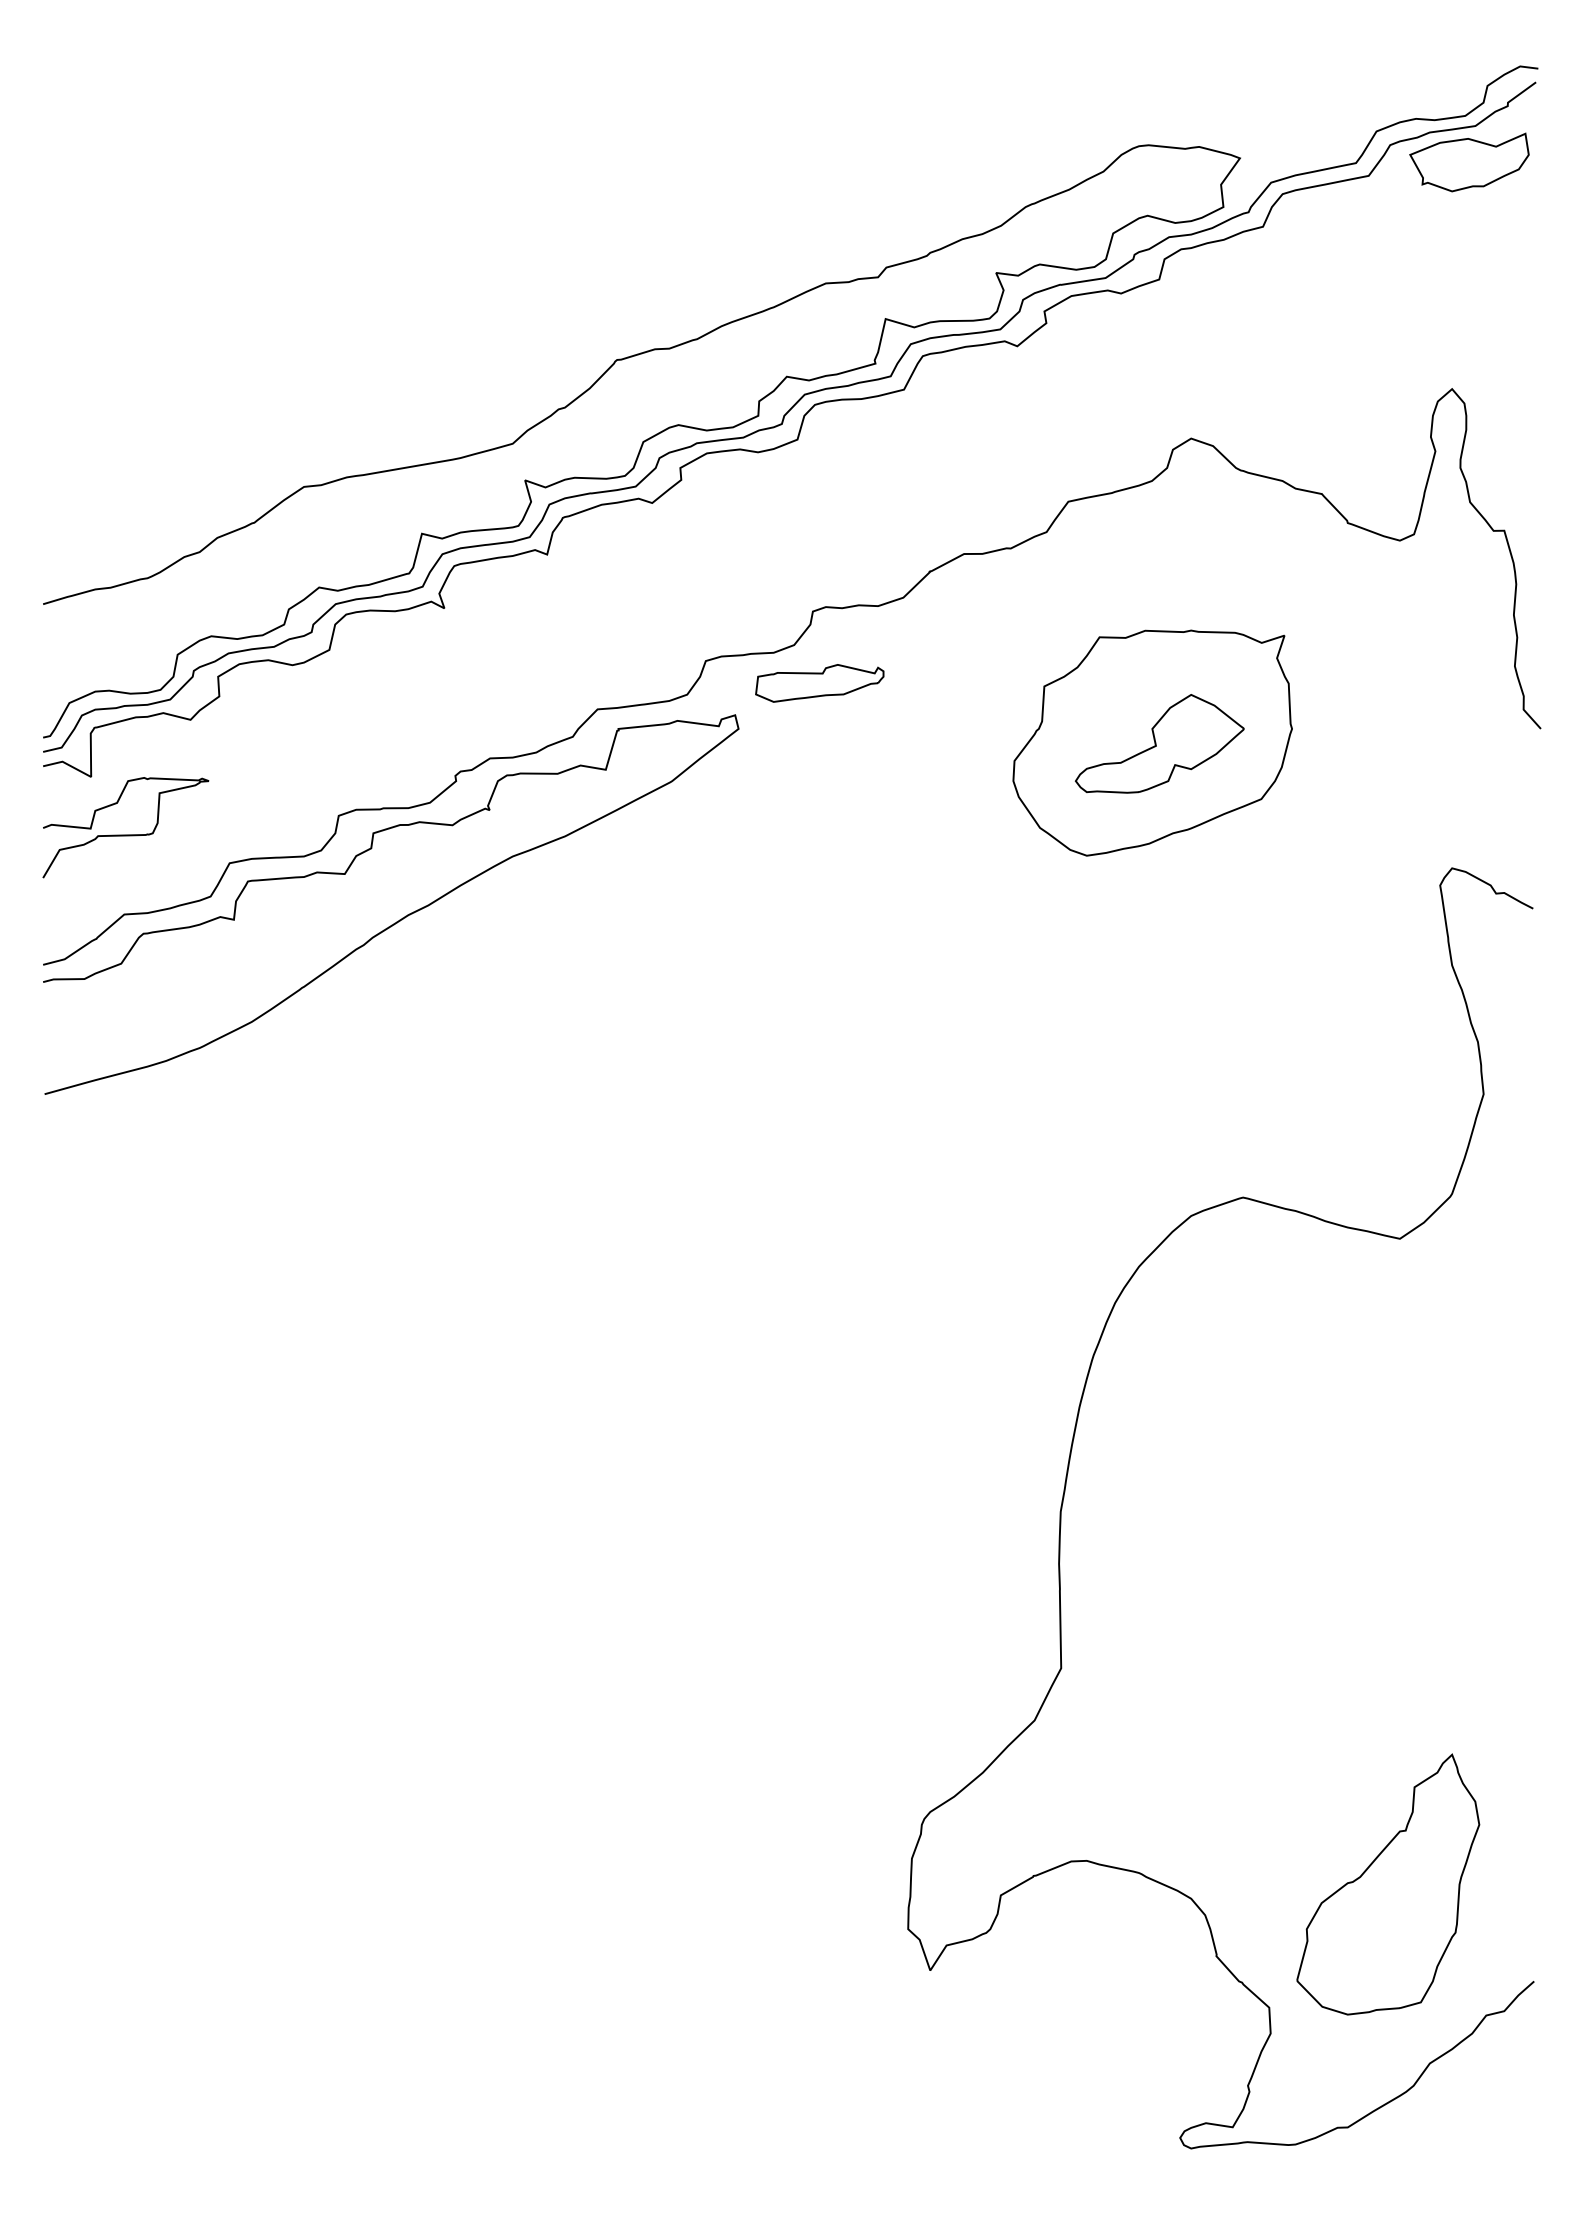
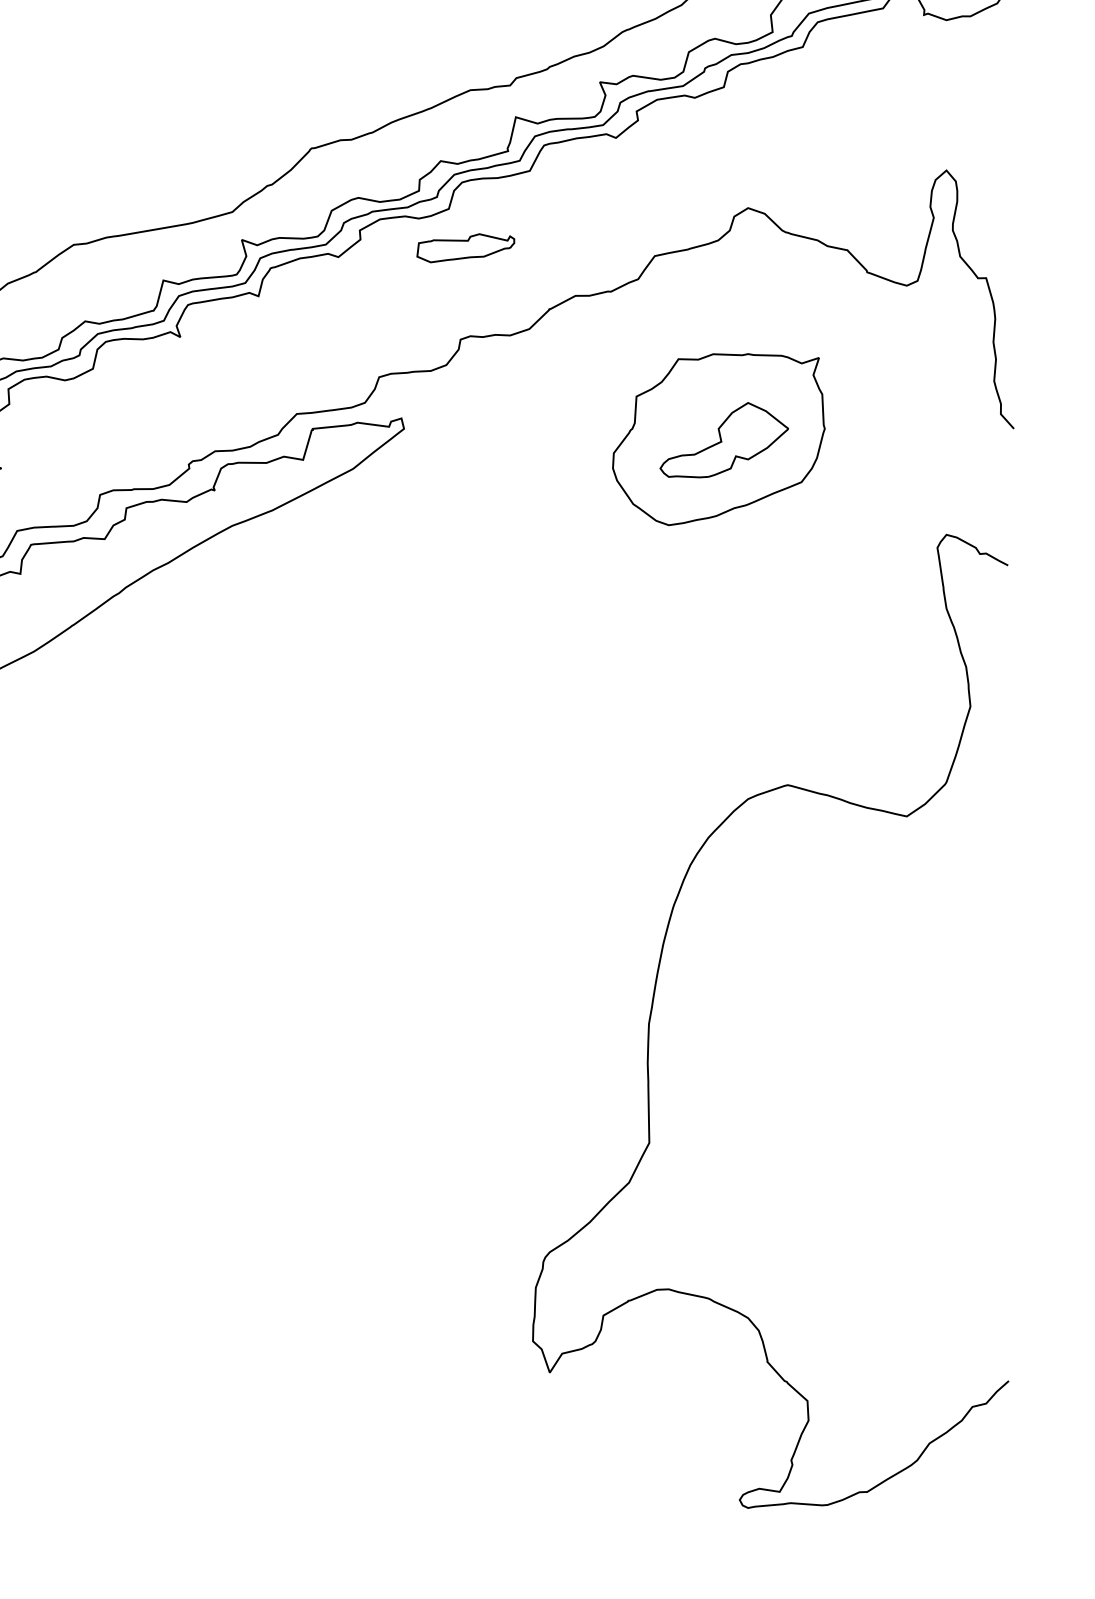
part: (819, 683) -> (465, 248), moved
part: (1388, 1884) -> (898, 1307), removed

